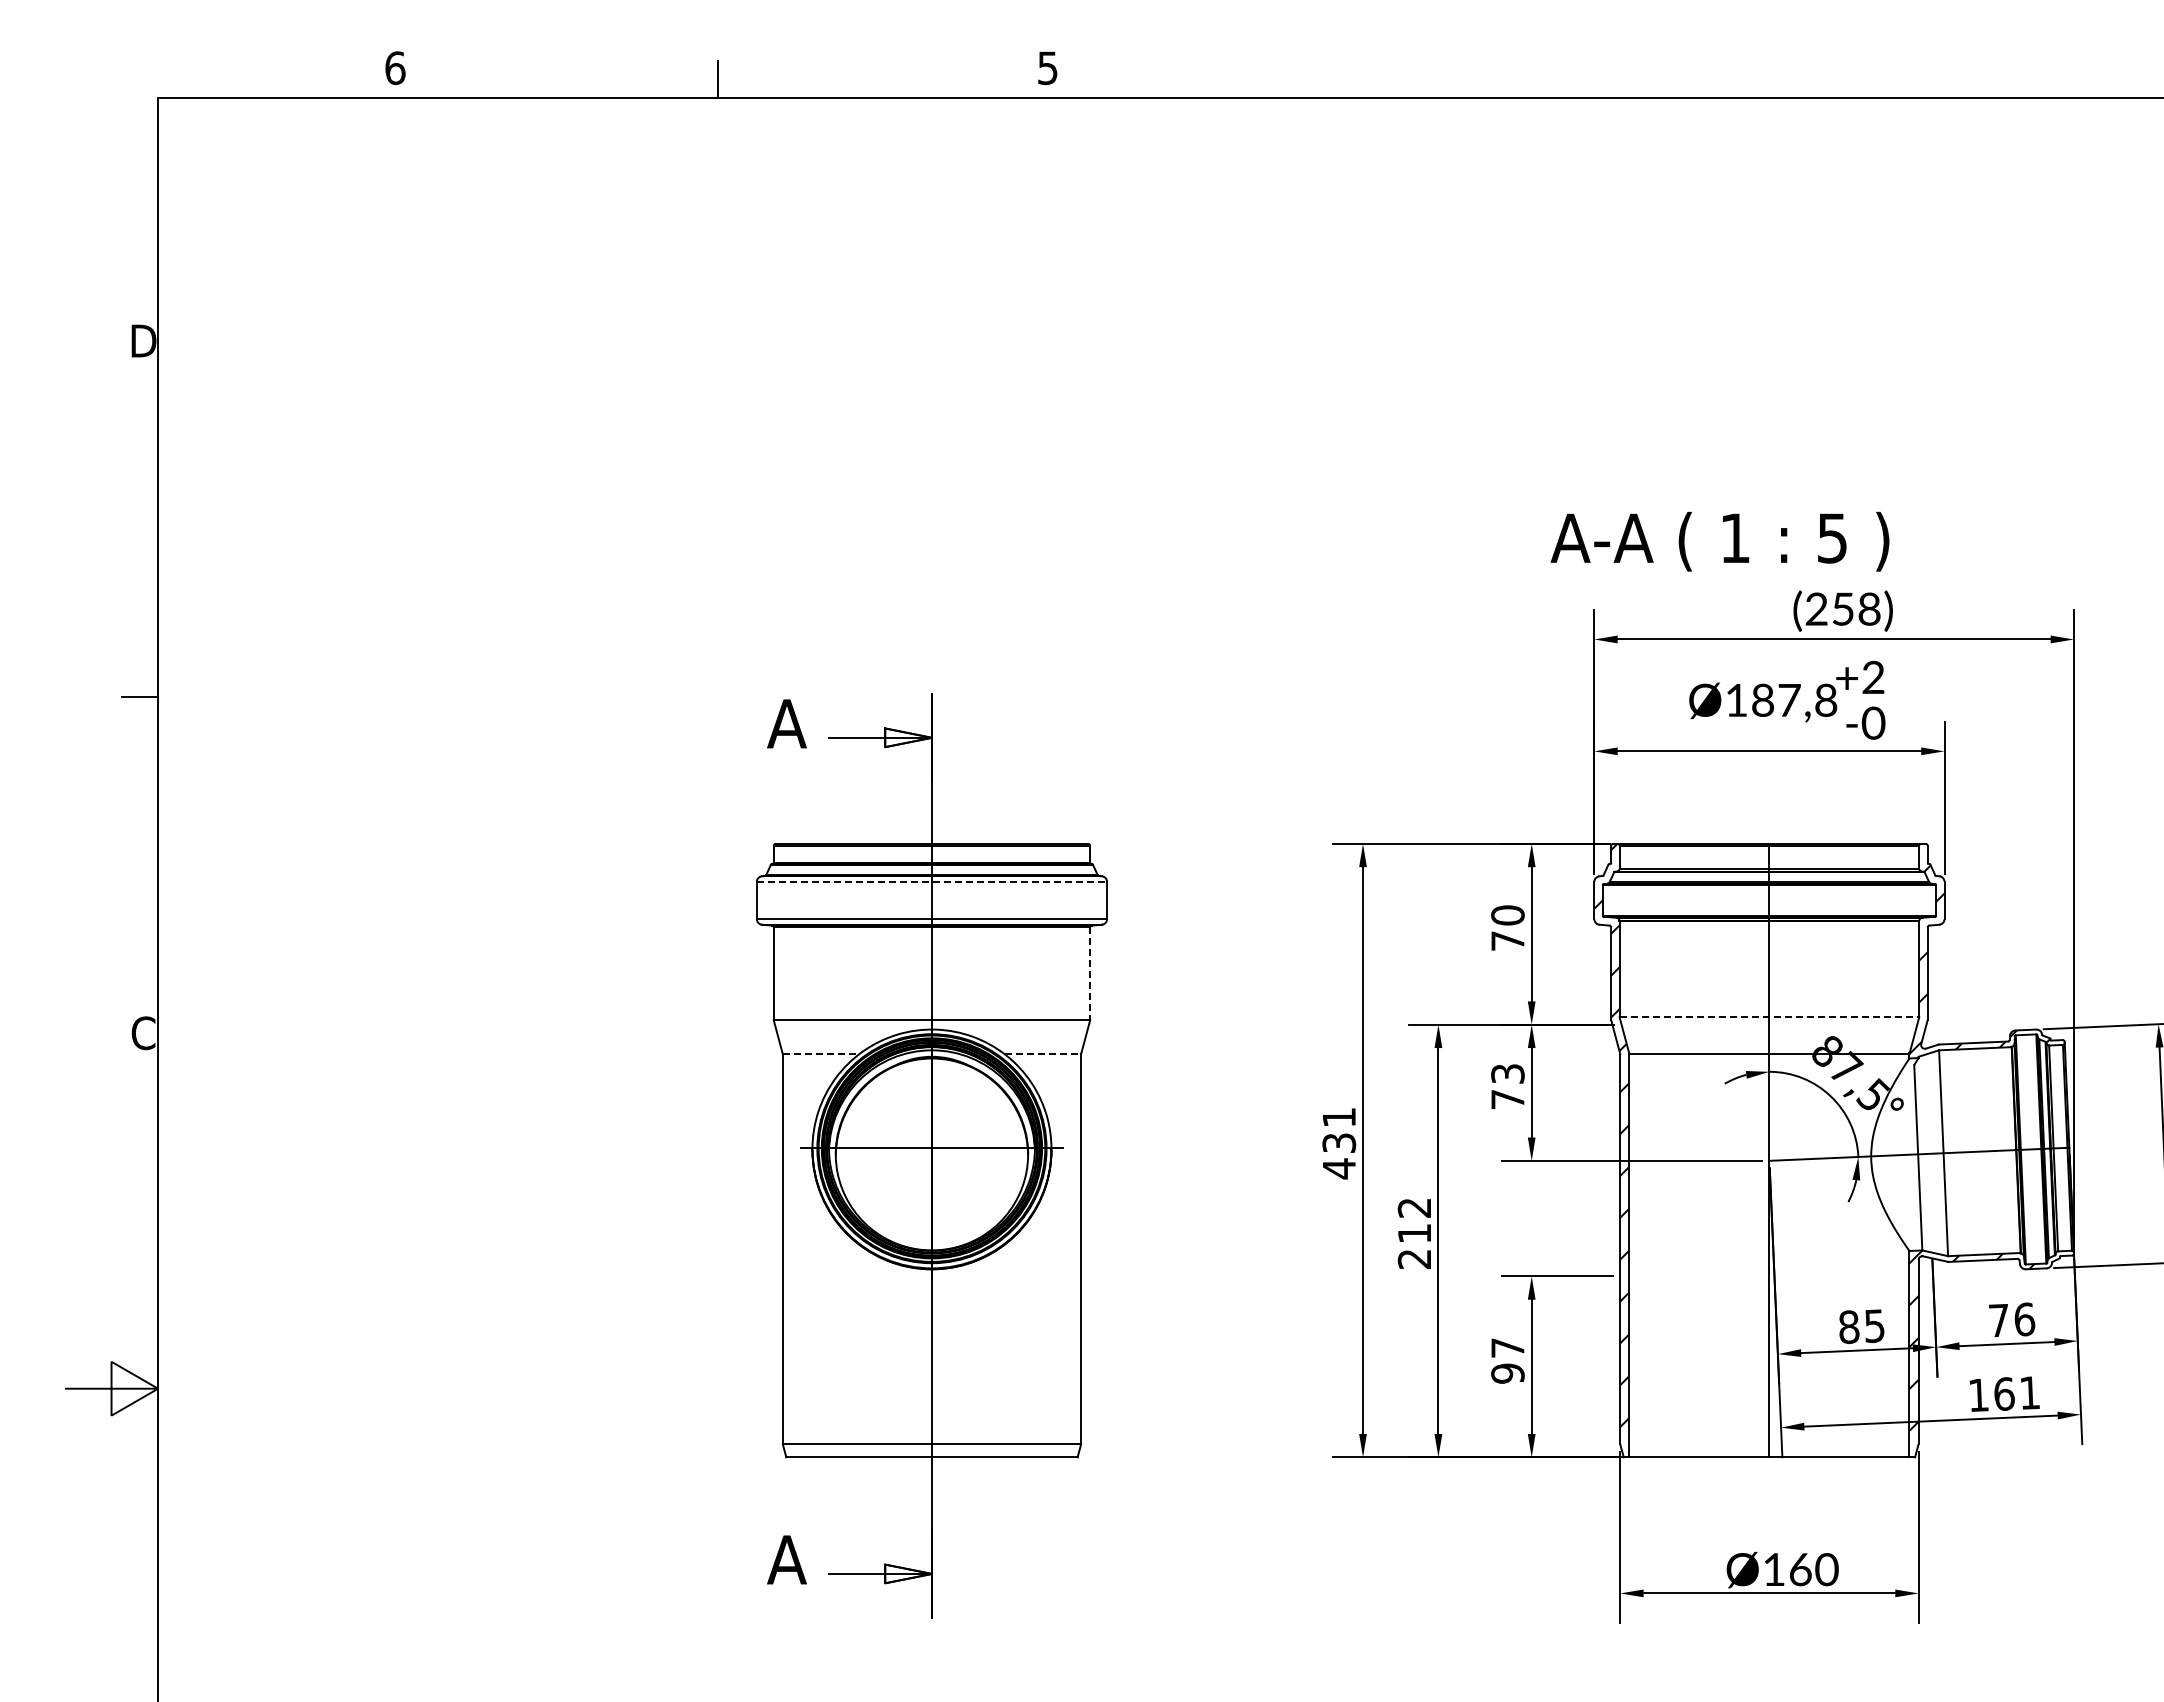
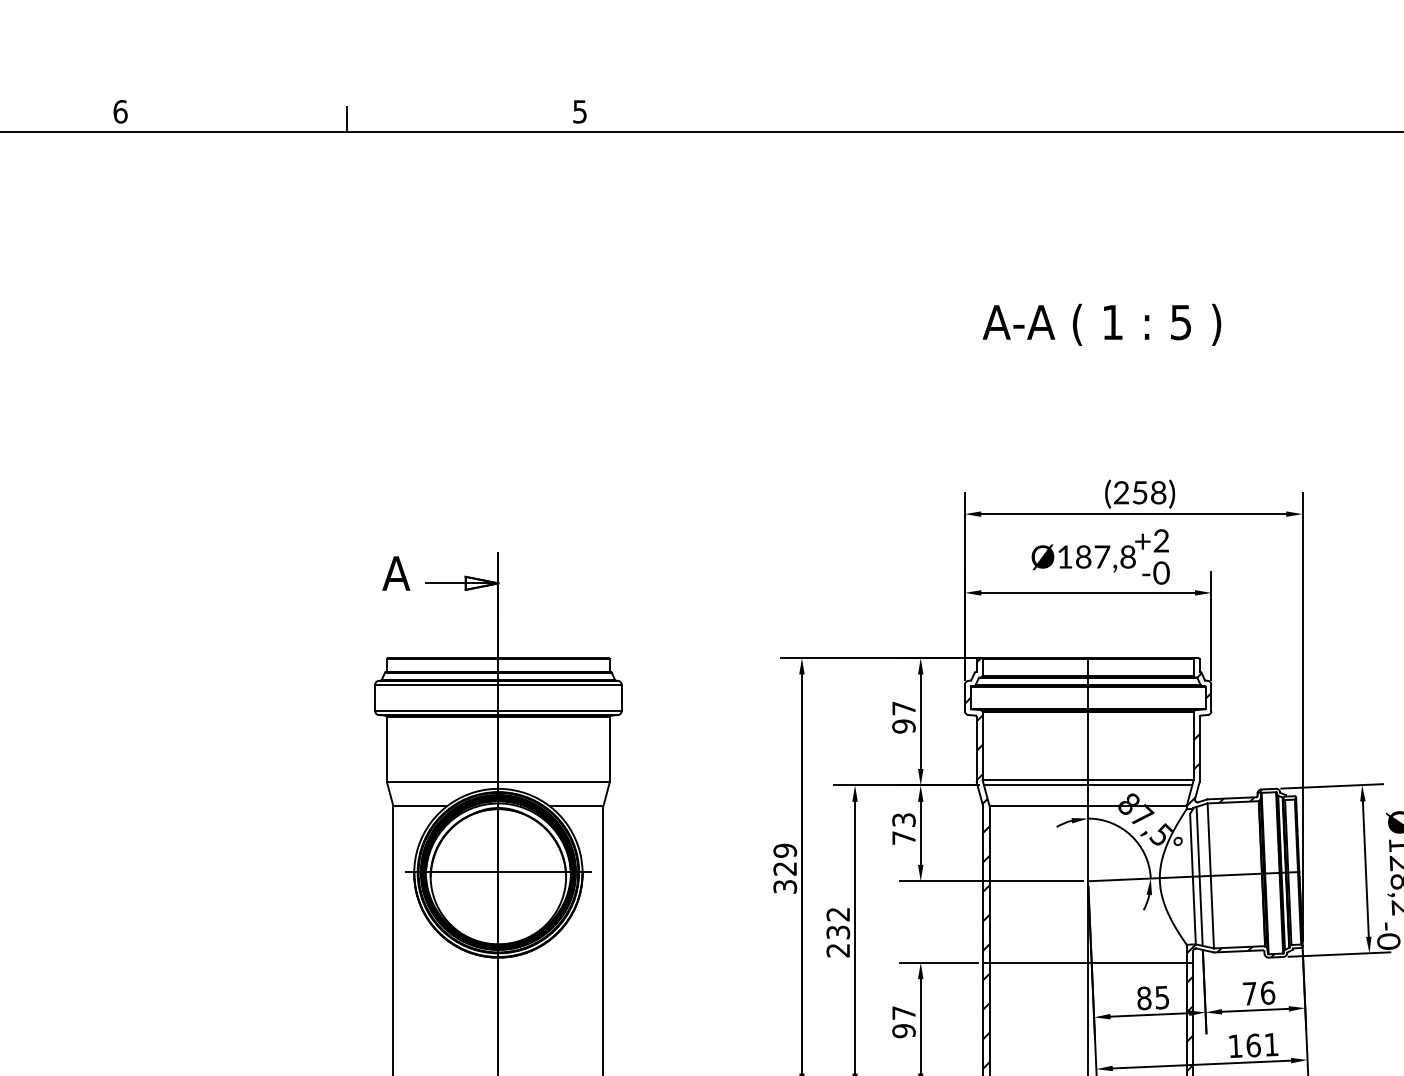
text: (1719, 541) -> (1101, 324), moved
line: (932, 881) -> (498, 684), dashed -> solid
text: (1507, 928) -> (903, 717), 70 -> 97
line: (1090, 974) -> (610, 750), dashed -> solid
line: (1769, 1017) -> (1088, 780), dashed -> solid
line: (1769, 1024) -> (1088, 785), added
line: (821, 1054) -> (420, 806), dashed -> solid
line: (1043, 1054) -> (576, 806), dashed -> solid
text: (1339, 1143) -> (785, 869), 431 -> 329
line: (1927, 1153) -> (1199, 876), added
text: (1414, 1233) -> (838, 932), 212 -> 232
line: (1769, 1276) -> (1088, 962), added

